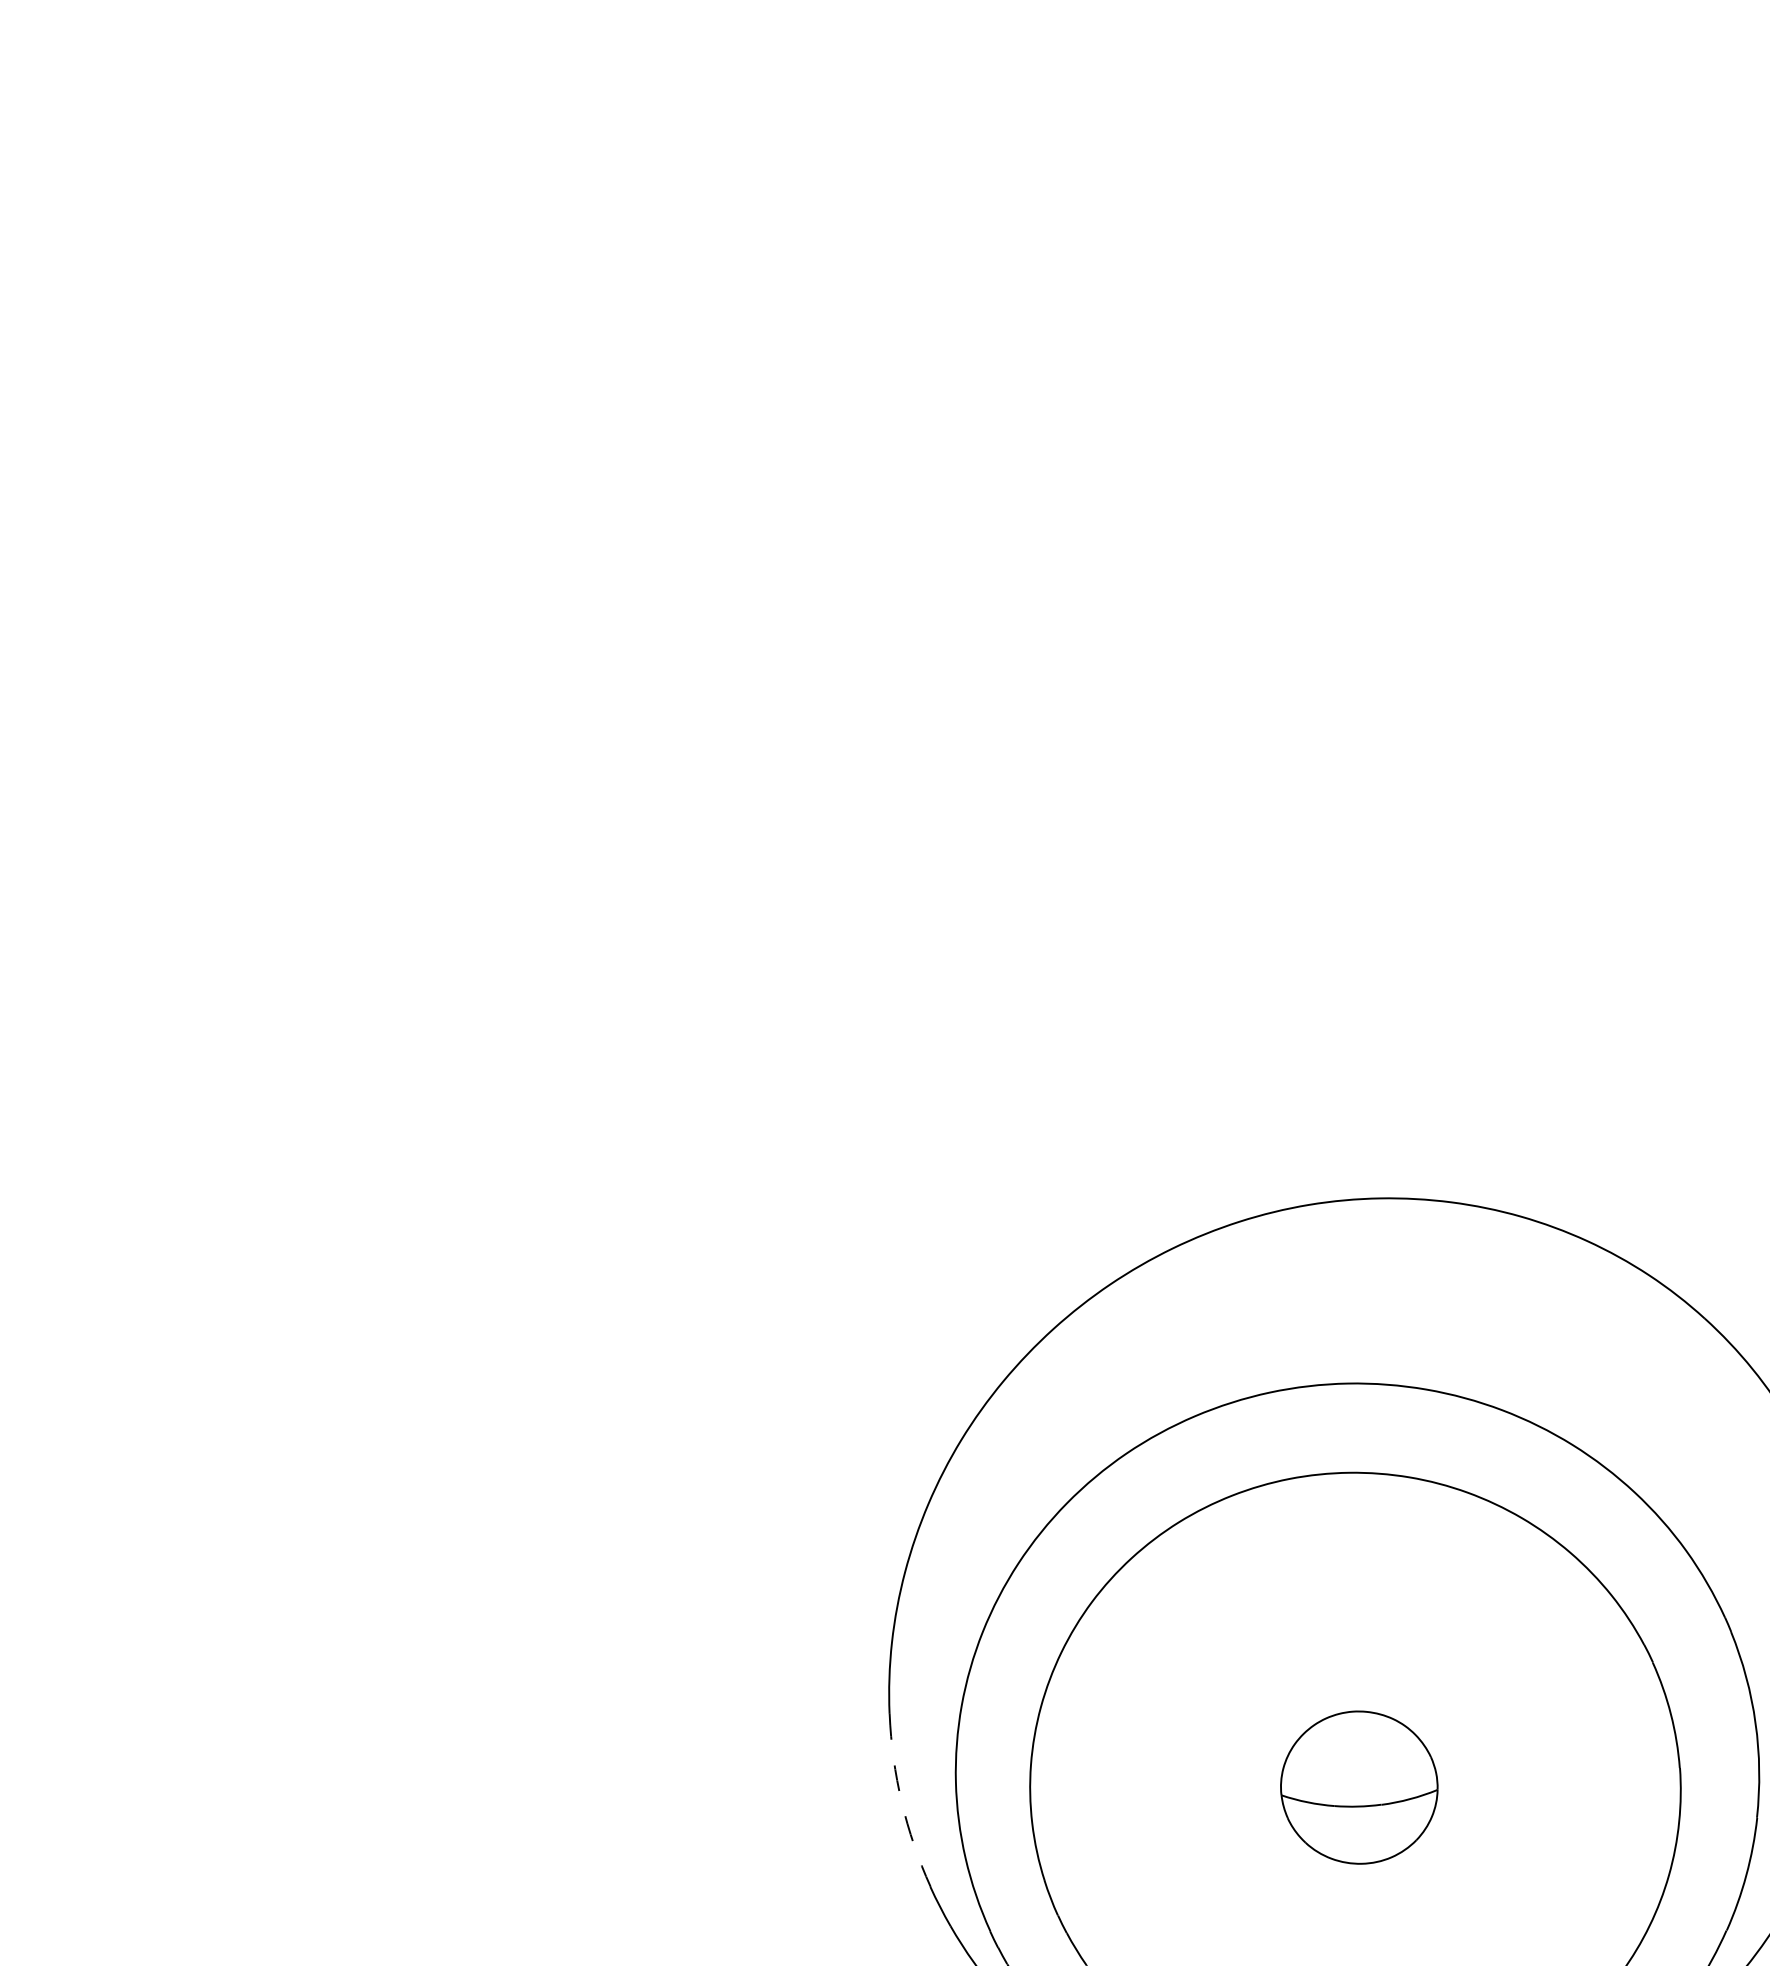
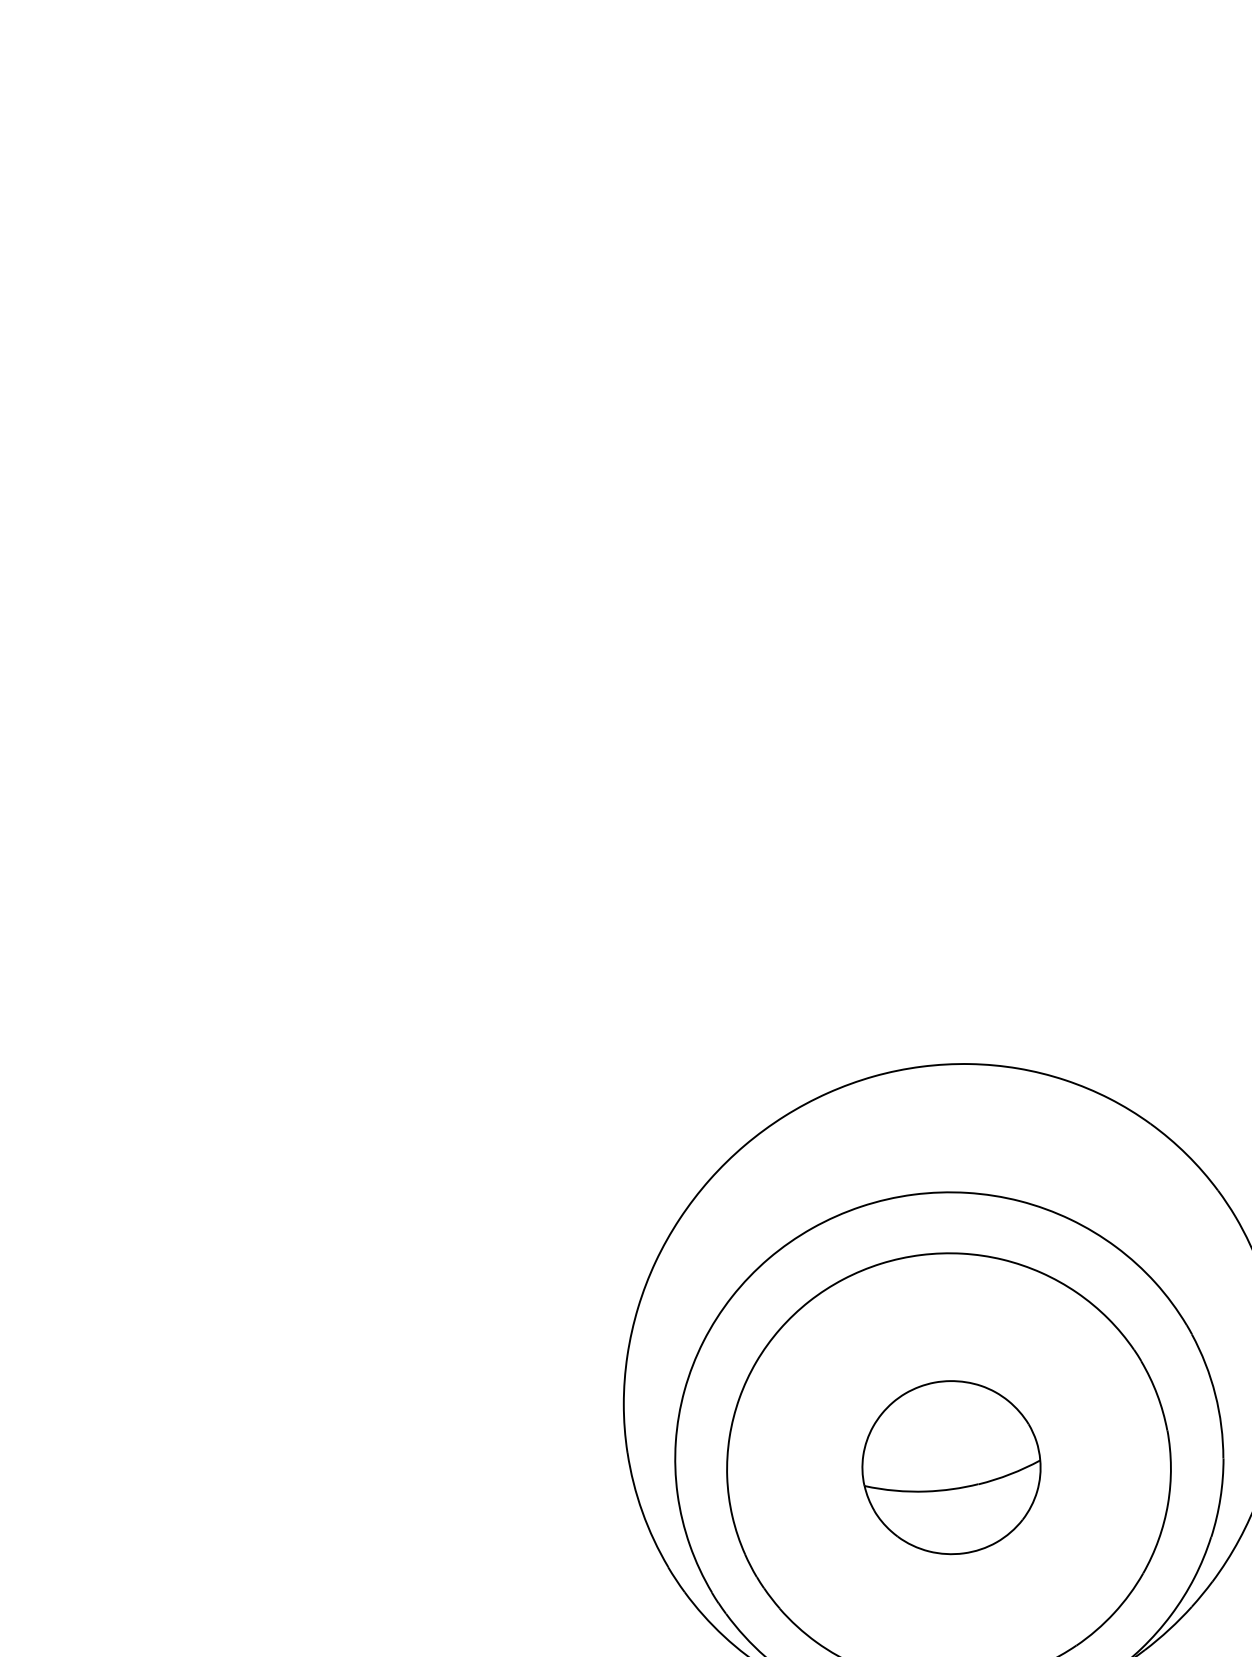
part: (1359, 1787) -> (951, 1467), size x1.67
arc: (901, 1801) -> (642, 1511), dashed -> solid

